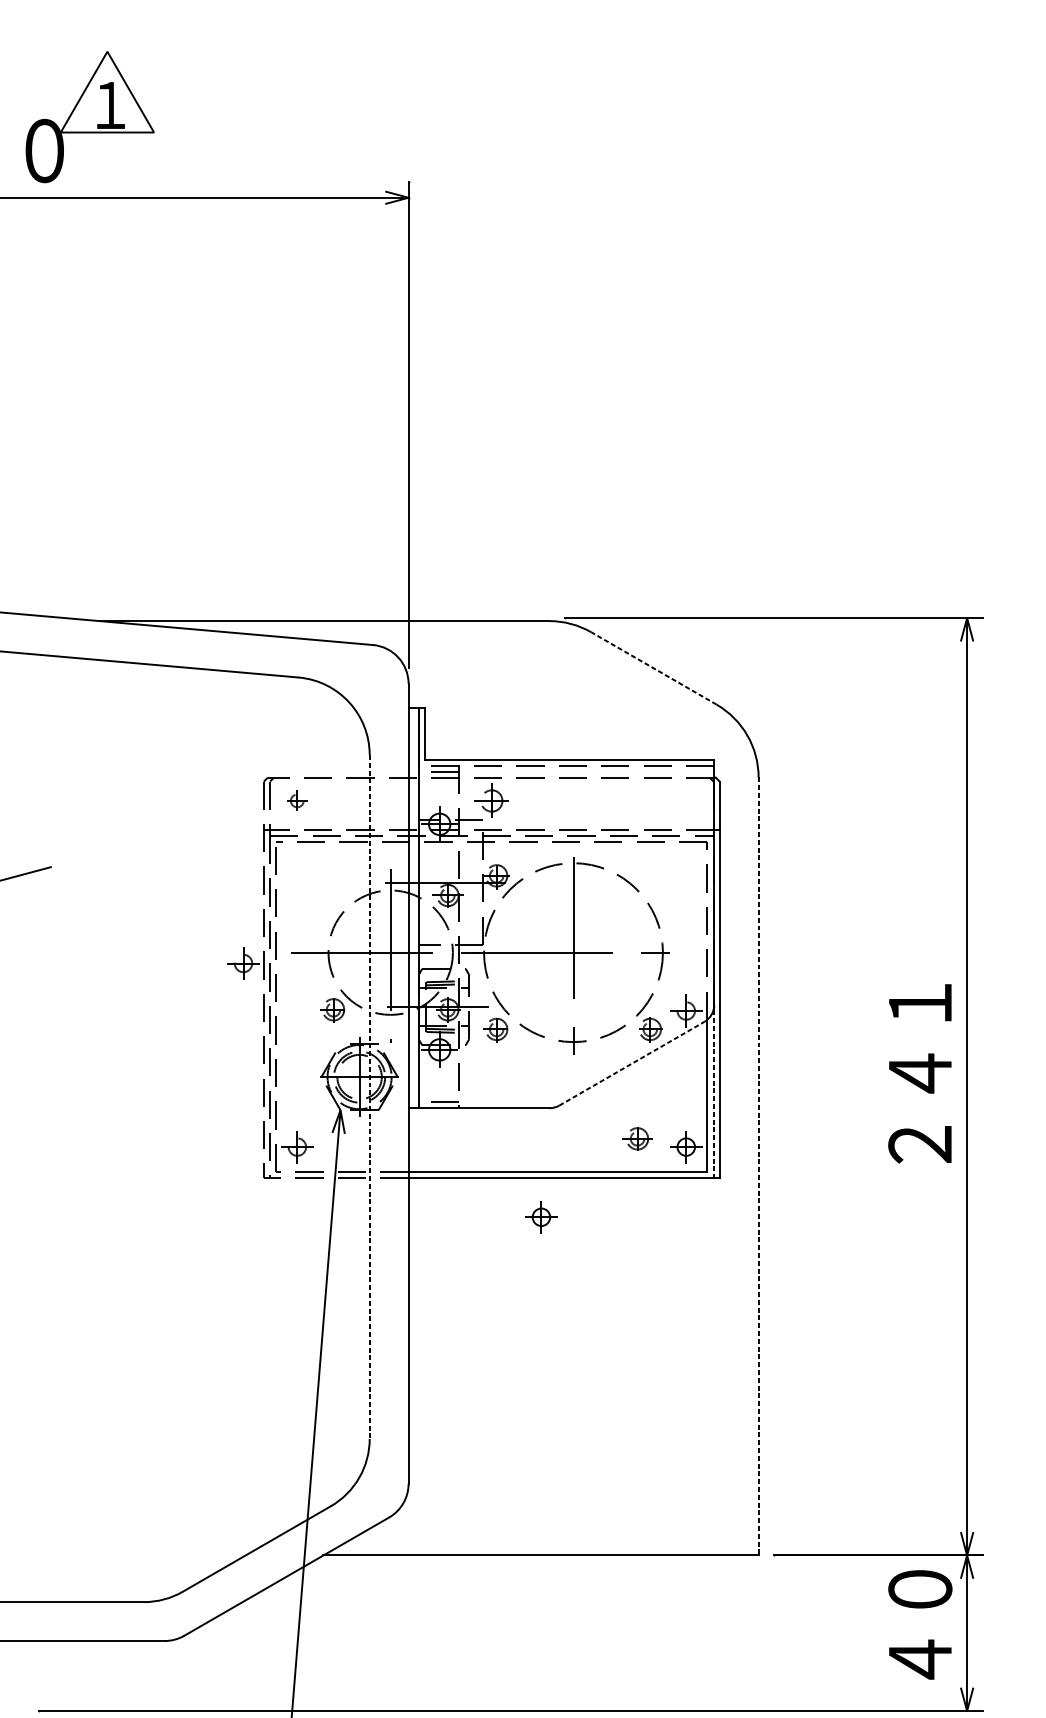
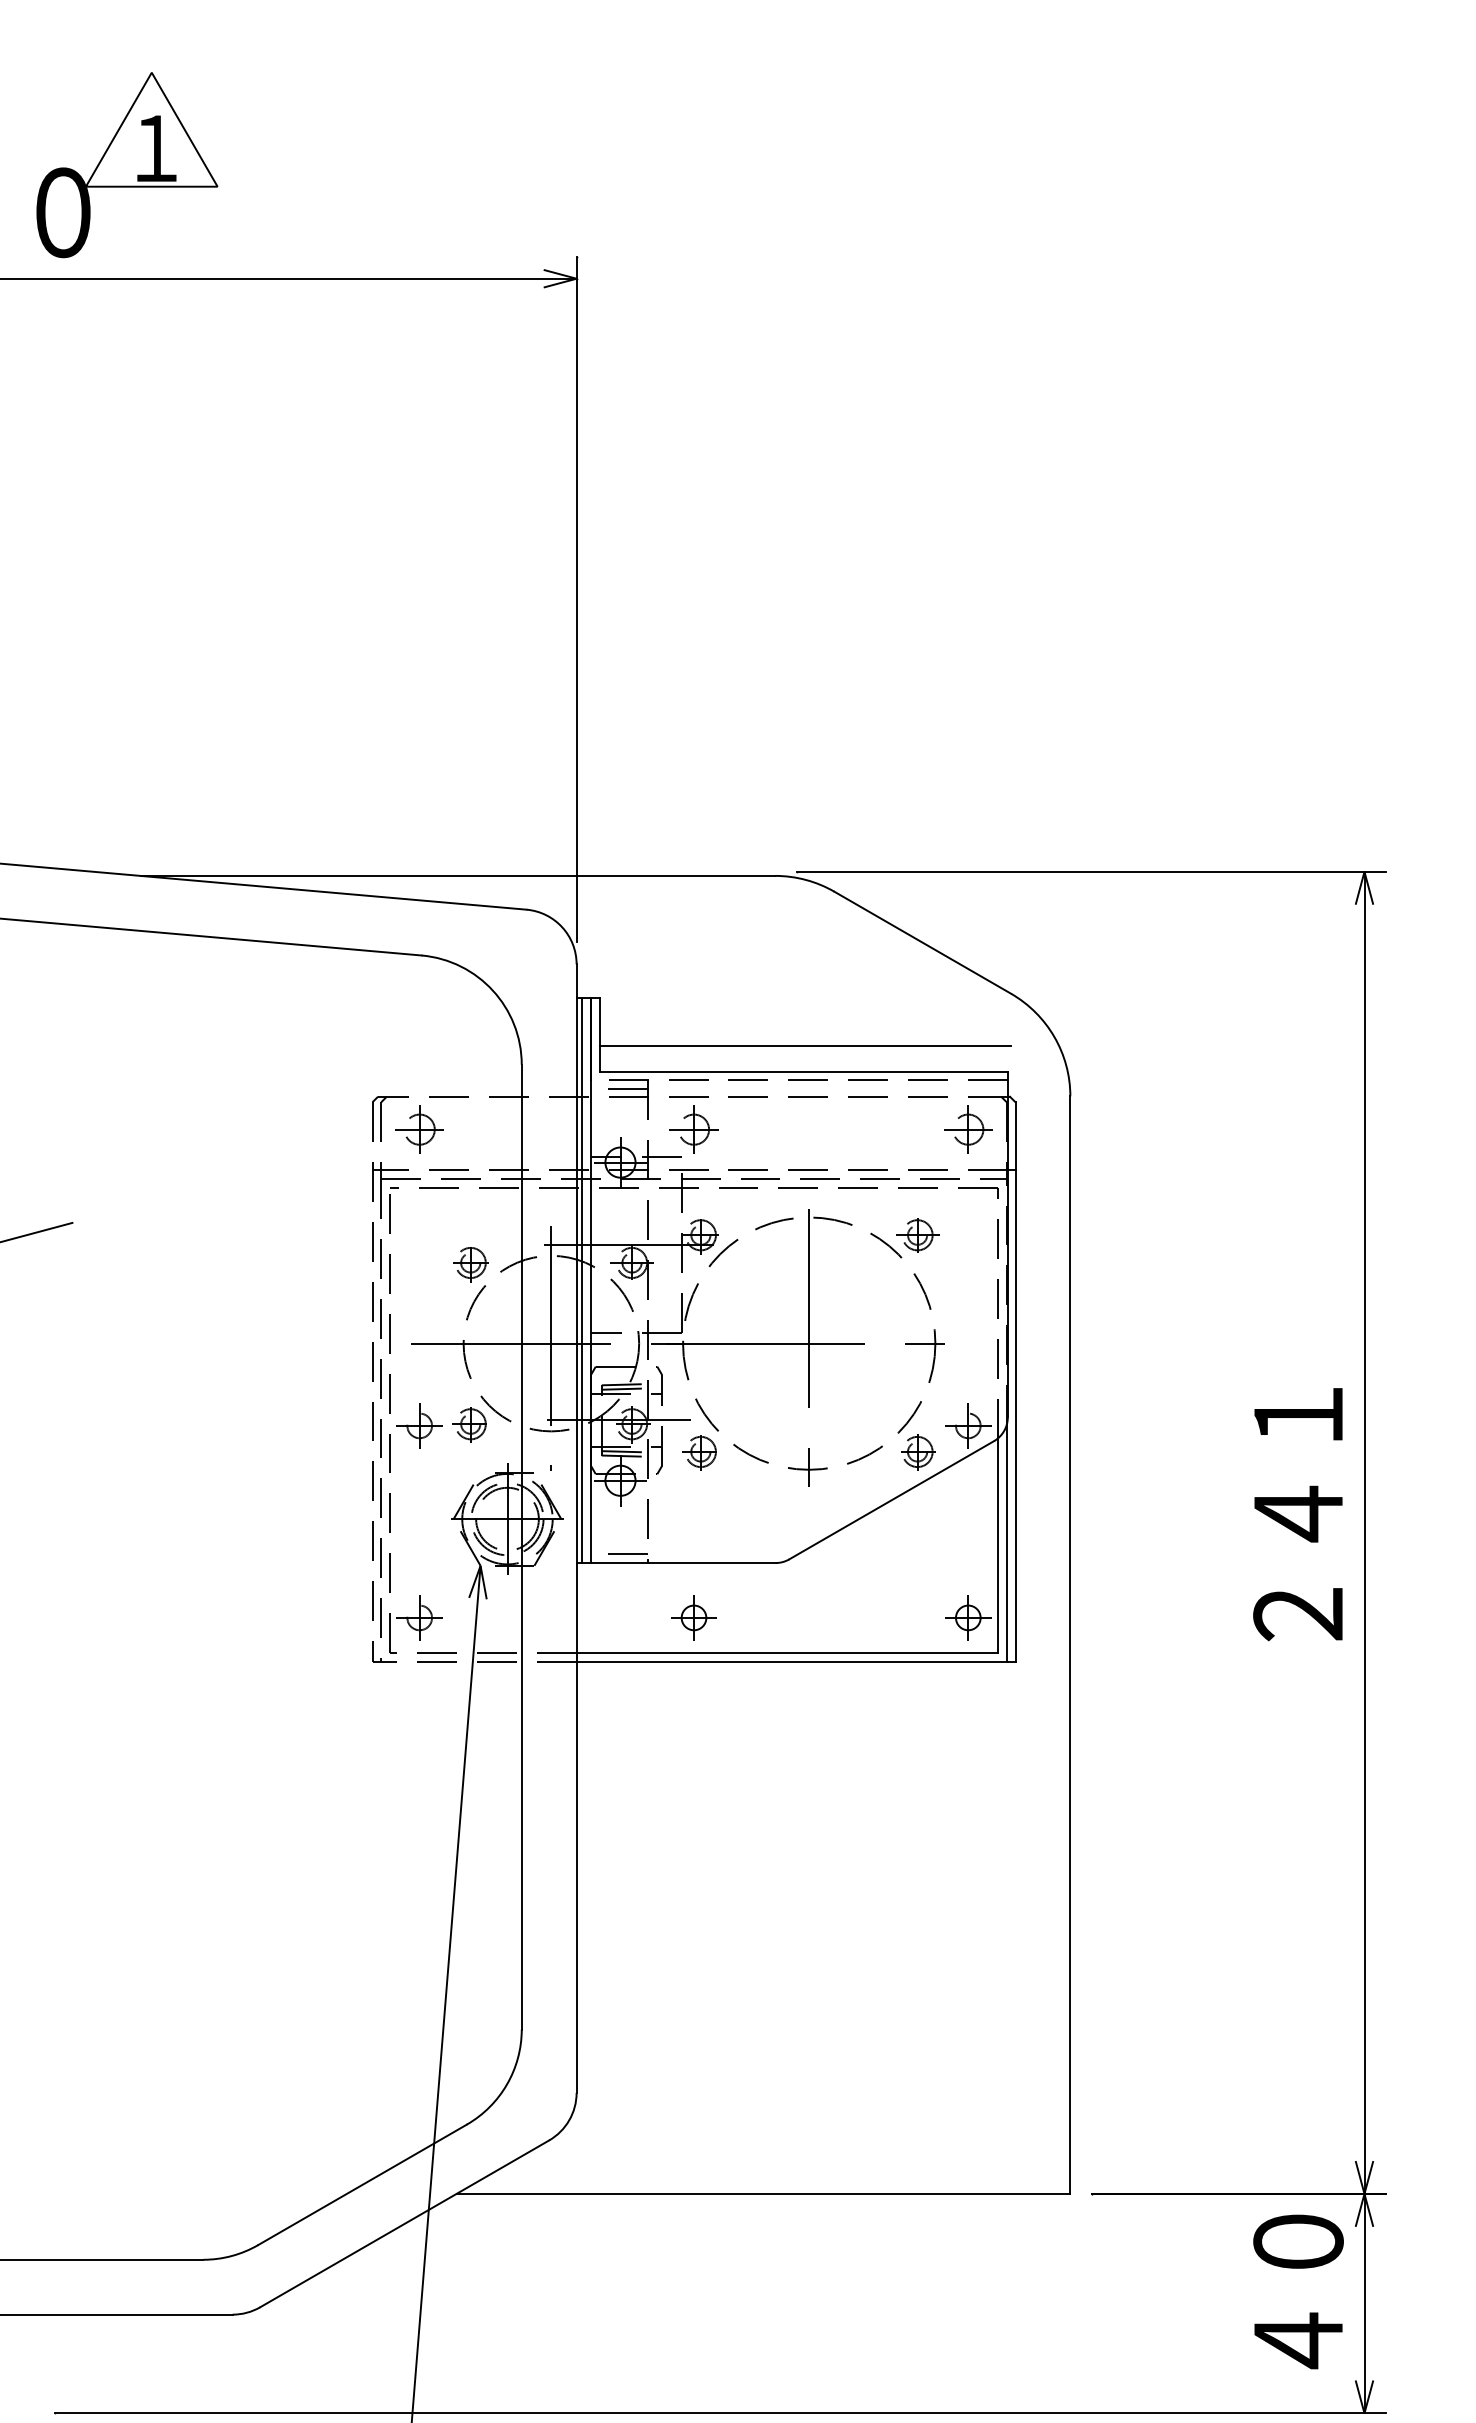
line: (653, 668) -> (922, 942), dashed -> solid
line: (570, 742) -> (805, 1046), added
part: (297, 800) -> (419, 1129), size x1.67
part: (686, 800) -> (968, 1129), added
part: (333, 896) -> (470, 1264), added
line: (412, 907) -> (582, 1280), added
part: (243, 963) -> (419, 1425), moved
line: (632, 1063) -> (892, 1500), dashed -> solid
line: (713, 1094) -> (1006, 1543), dashed -> solid
line: (369, 1097) -> (521, 1547), dashed -> solid
part: (637, 1139) -> (917, 1235), moved
line: (758, 1166) -> (1070, 1645), dashed -> solid
part: (541, 1216) -> (693, 1617), moved

